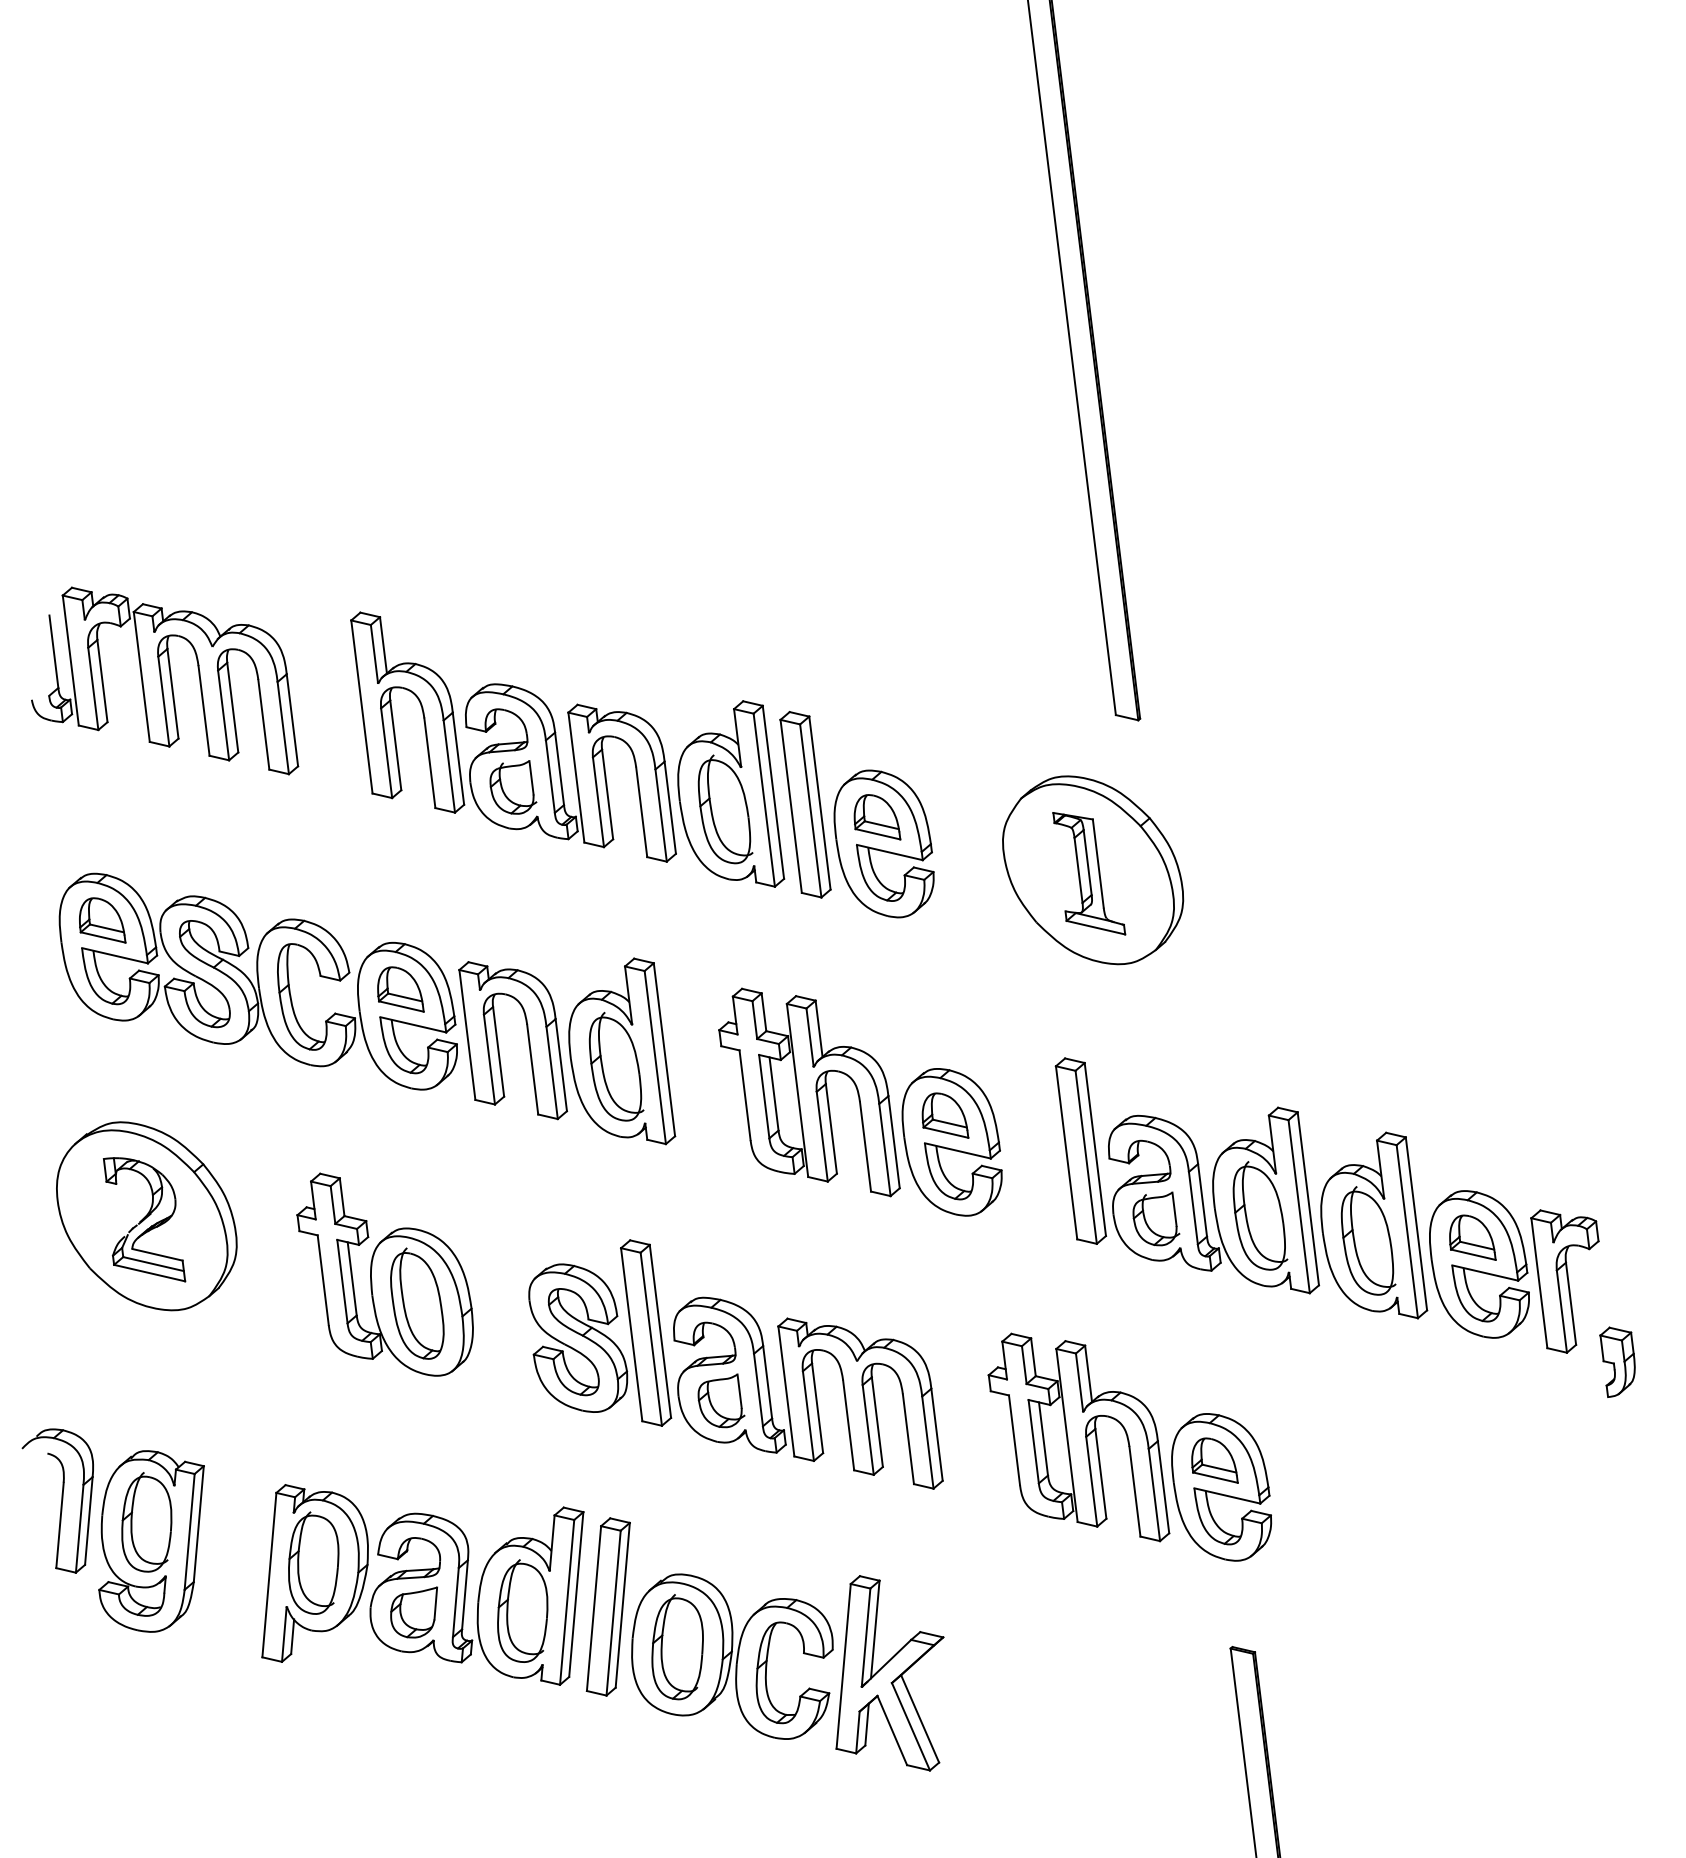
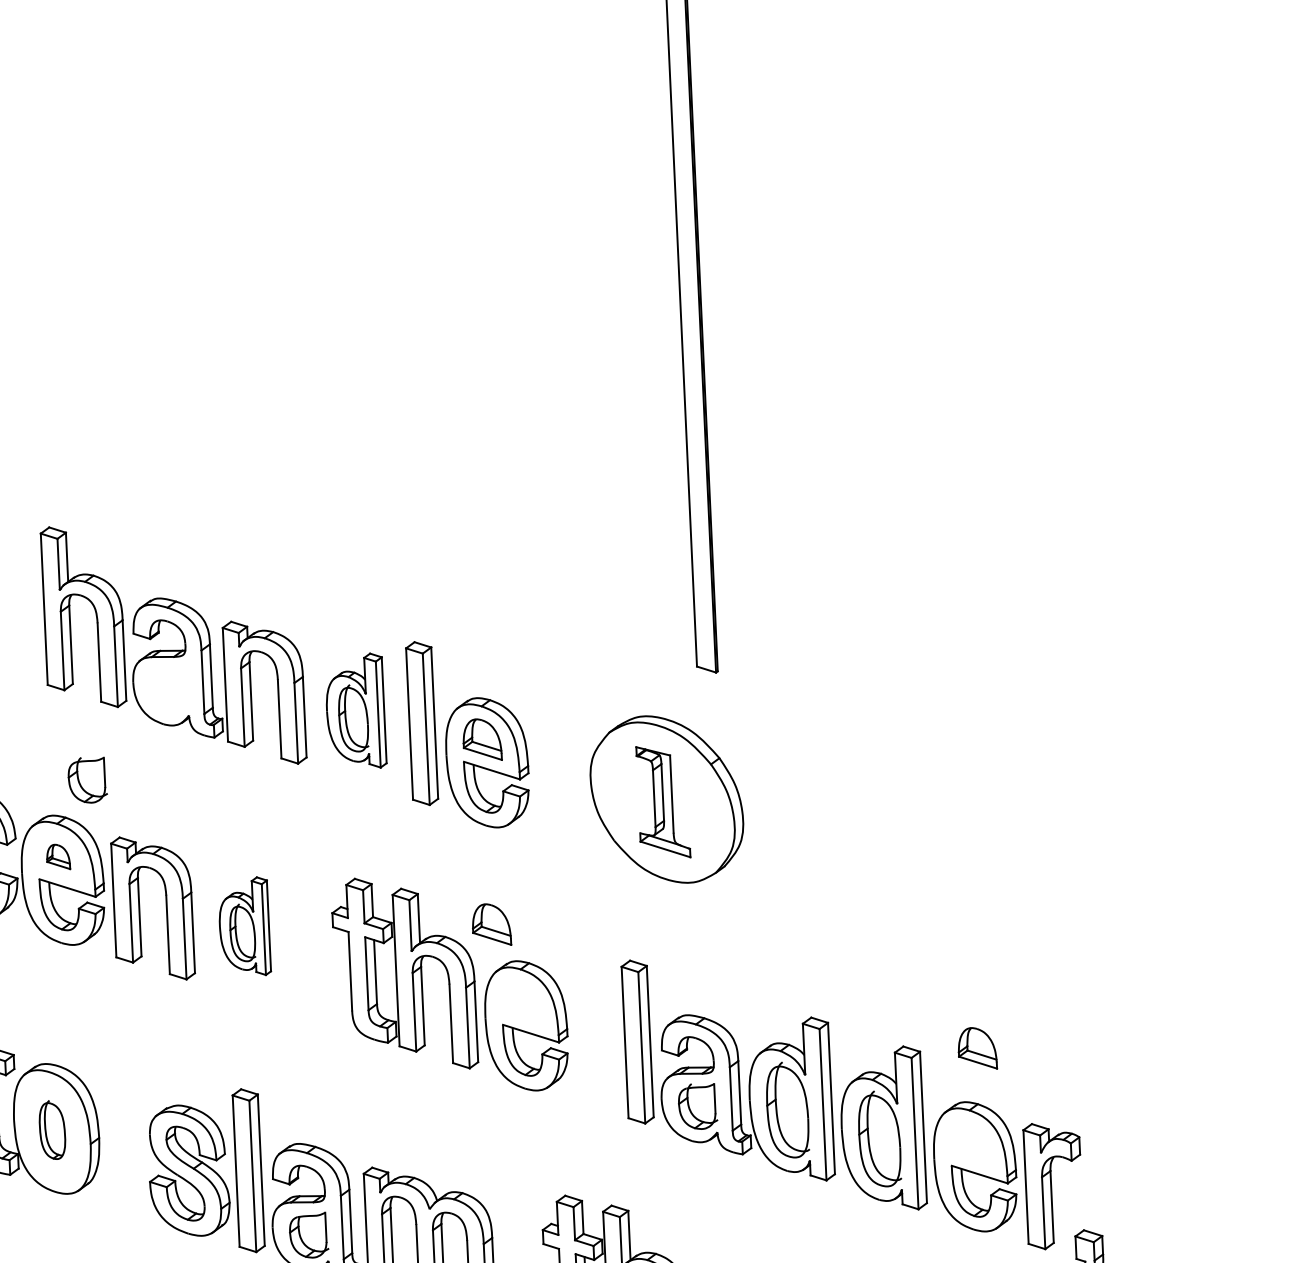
part: (513, 787) -> (88, 779), moved
part: (731, 793) -> (358, 708), size x0.7
part: (400, 989) -> (58, 856), size x0.6
part: (622, 1051) -> (247, 925), size x0.6
part: (945, 1115) -> (492, 924), moved
part: (1472, 1237) -> (978, 1047), moved
part: (417, 1303) -> (52, 1129), size x0.6

